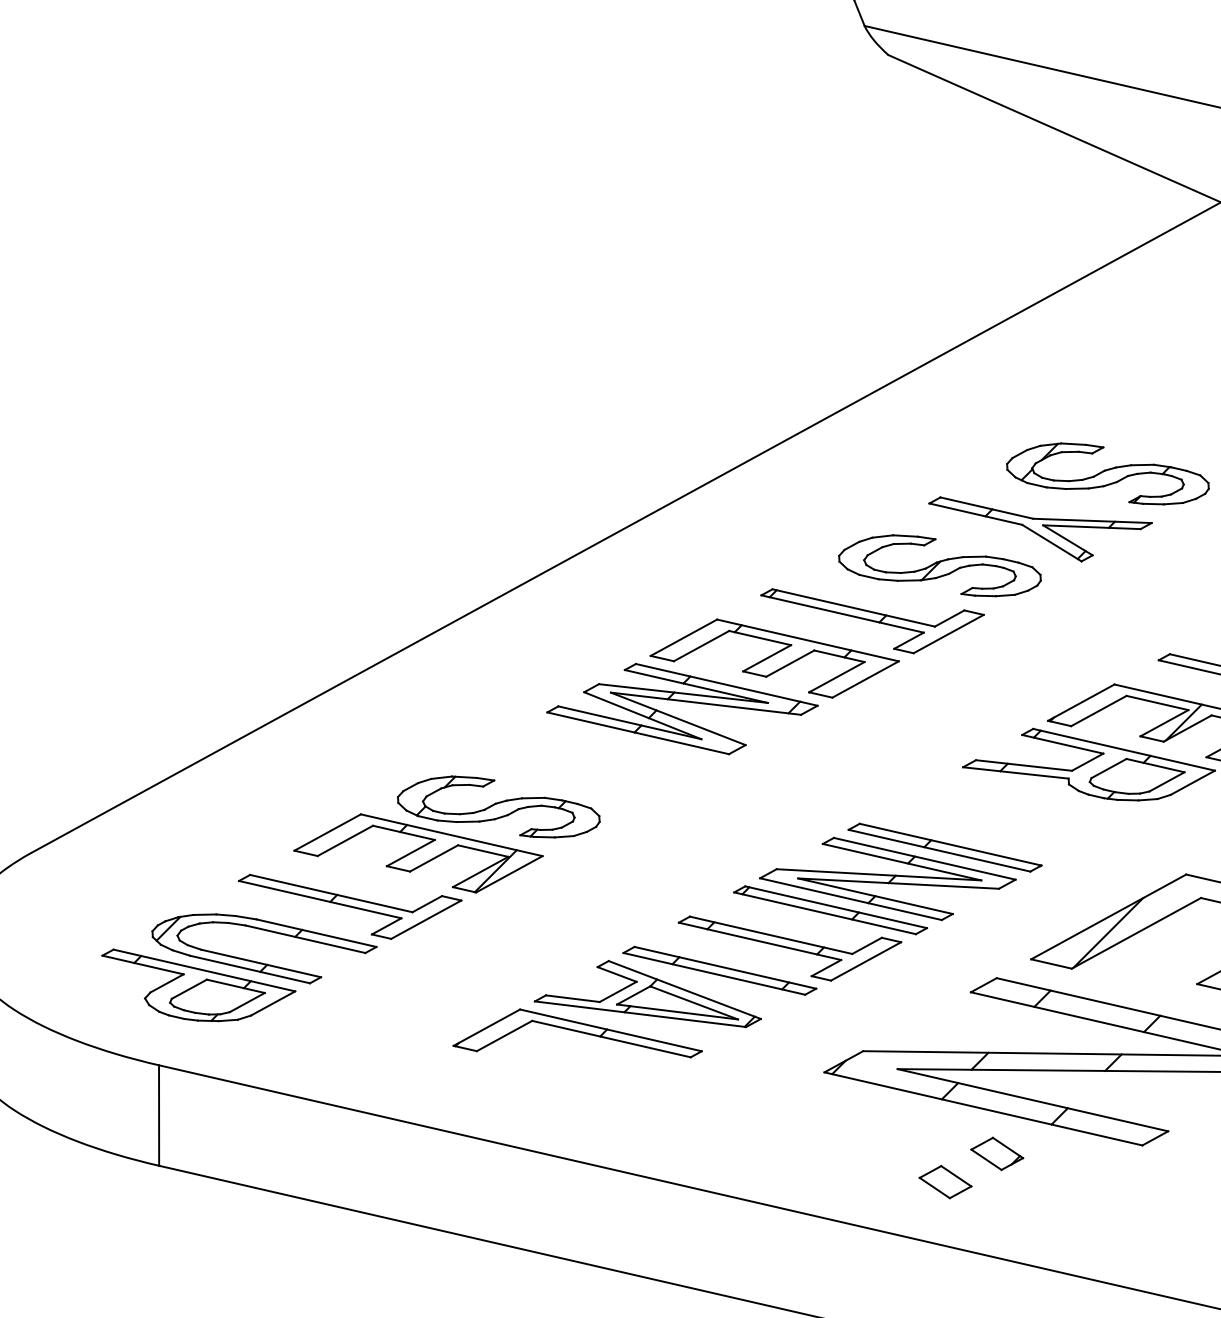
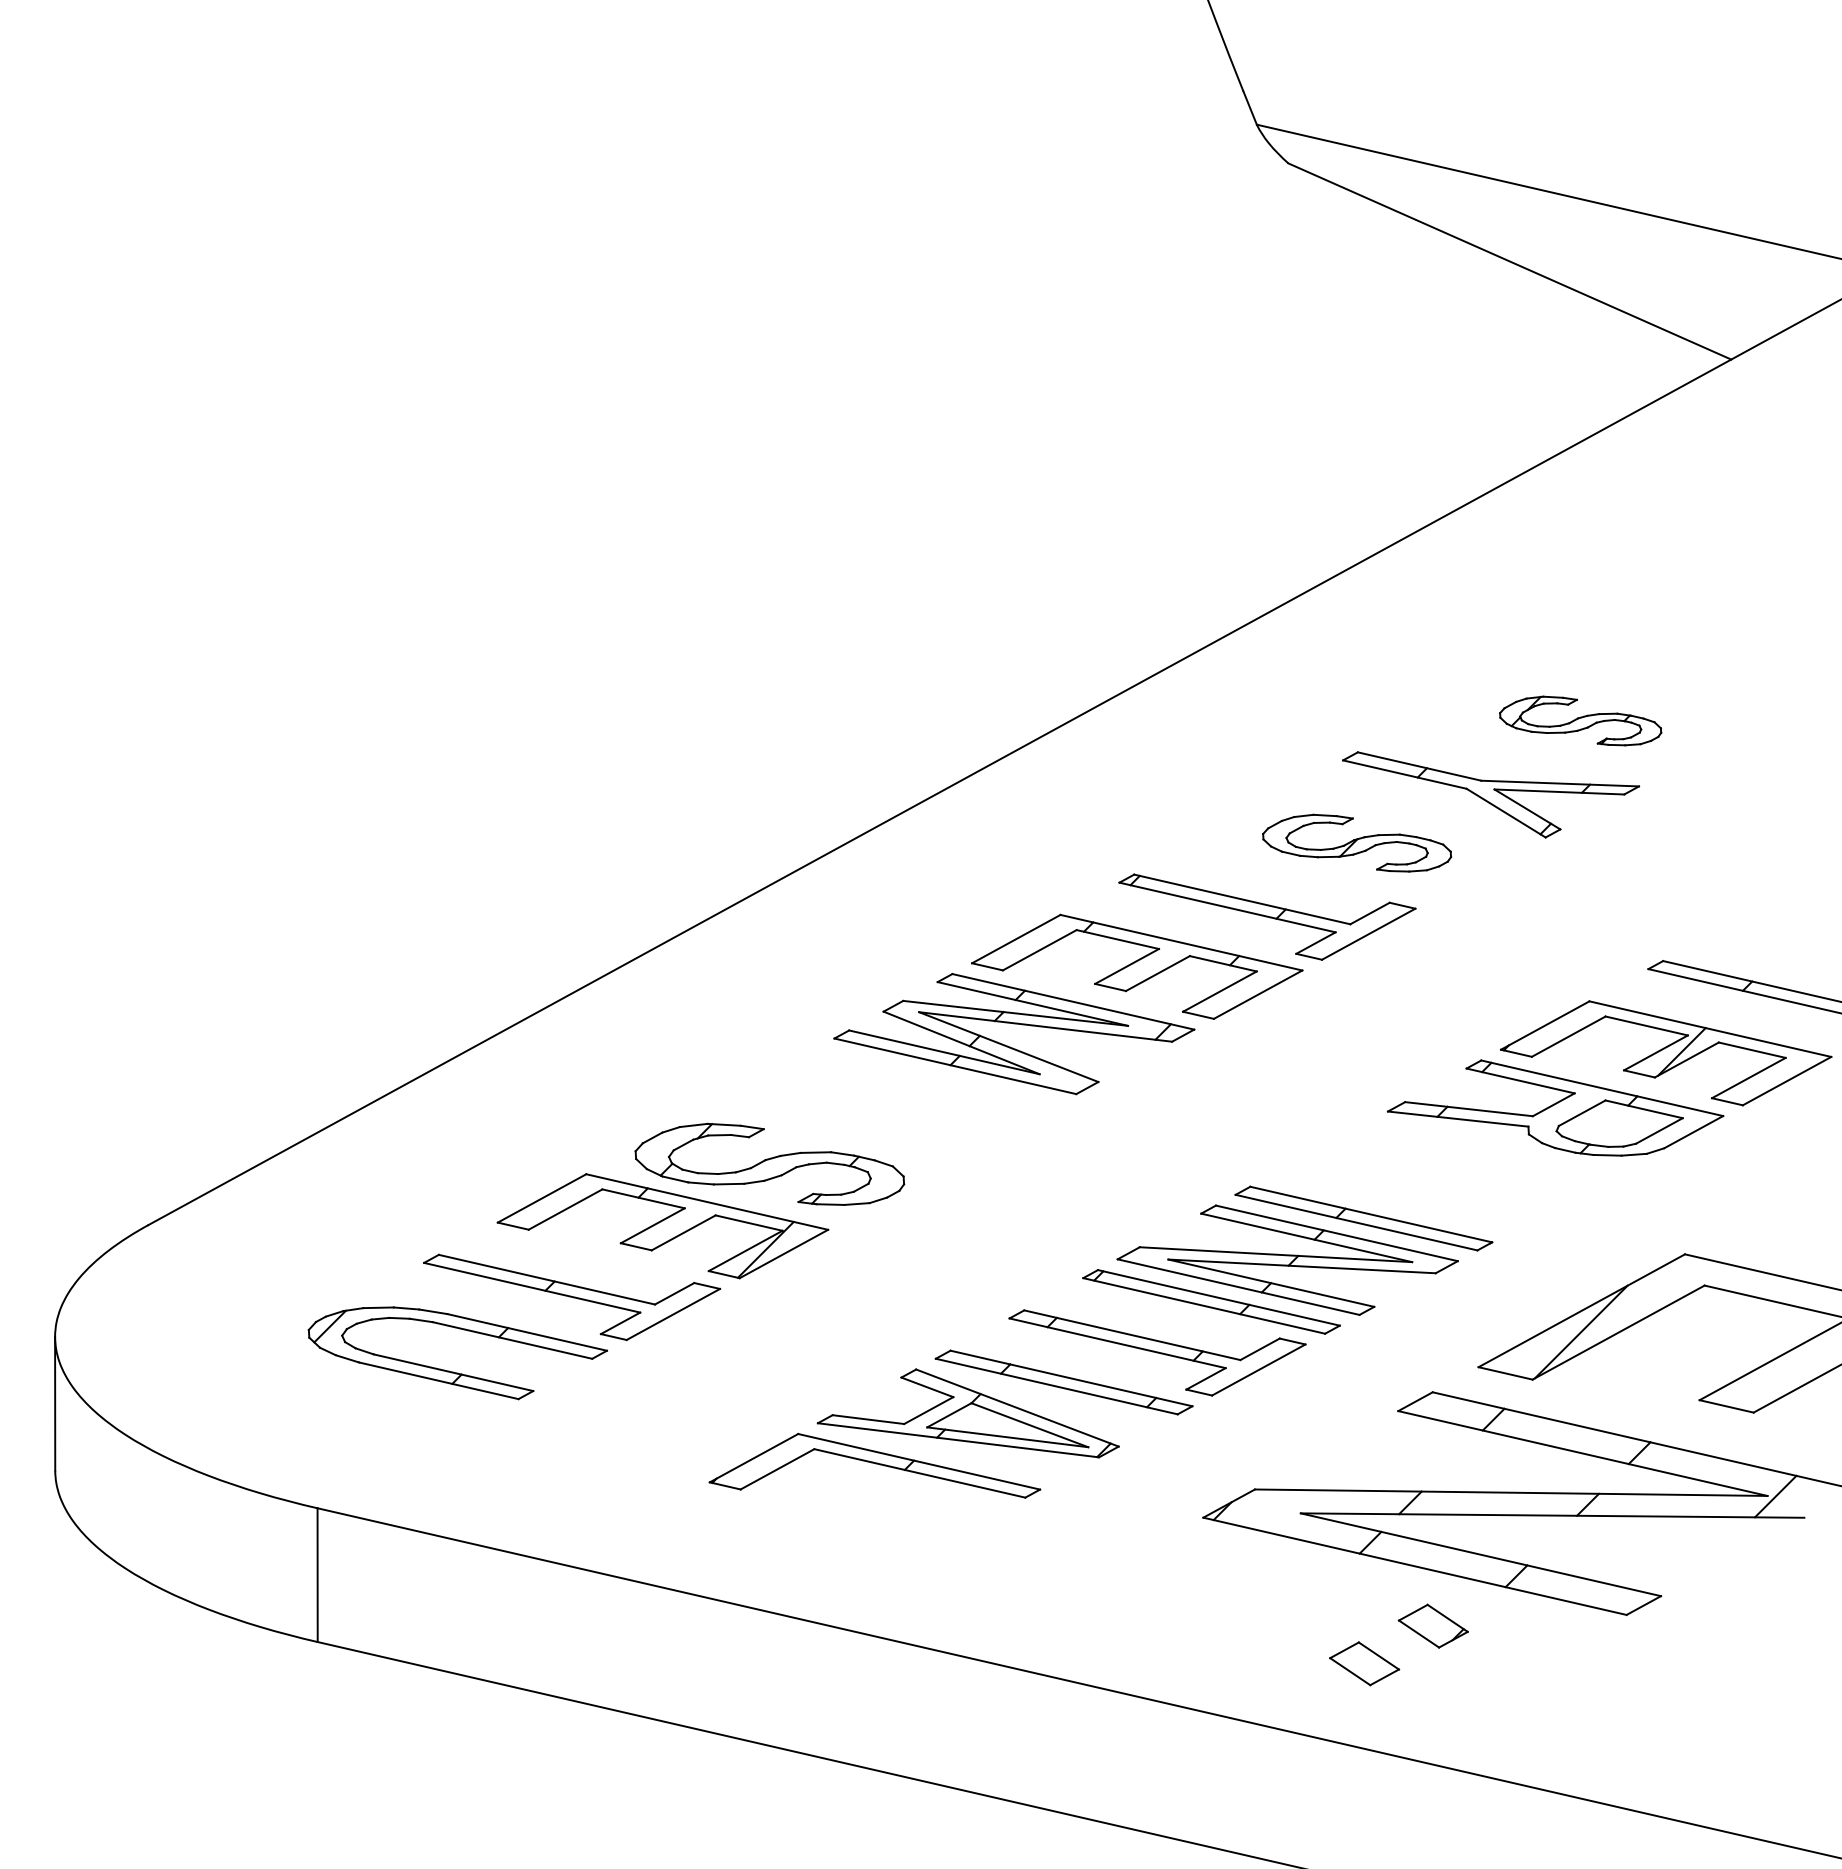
part: (1107, 473) -> (1580, 720), size x0.6
part: (939, 565) -> (1356, 842), size x0.7
part: (198, 985) -> (370, 1401), removed

